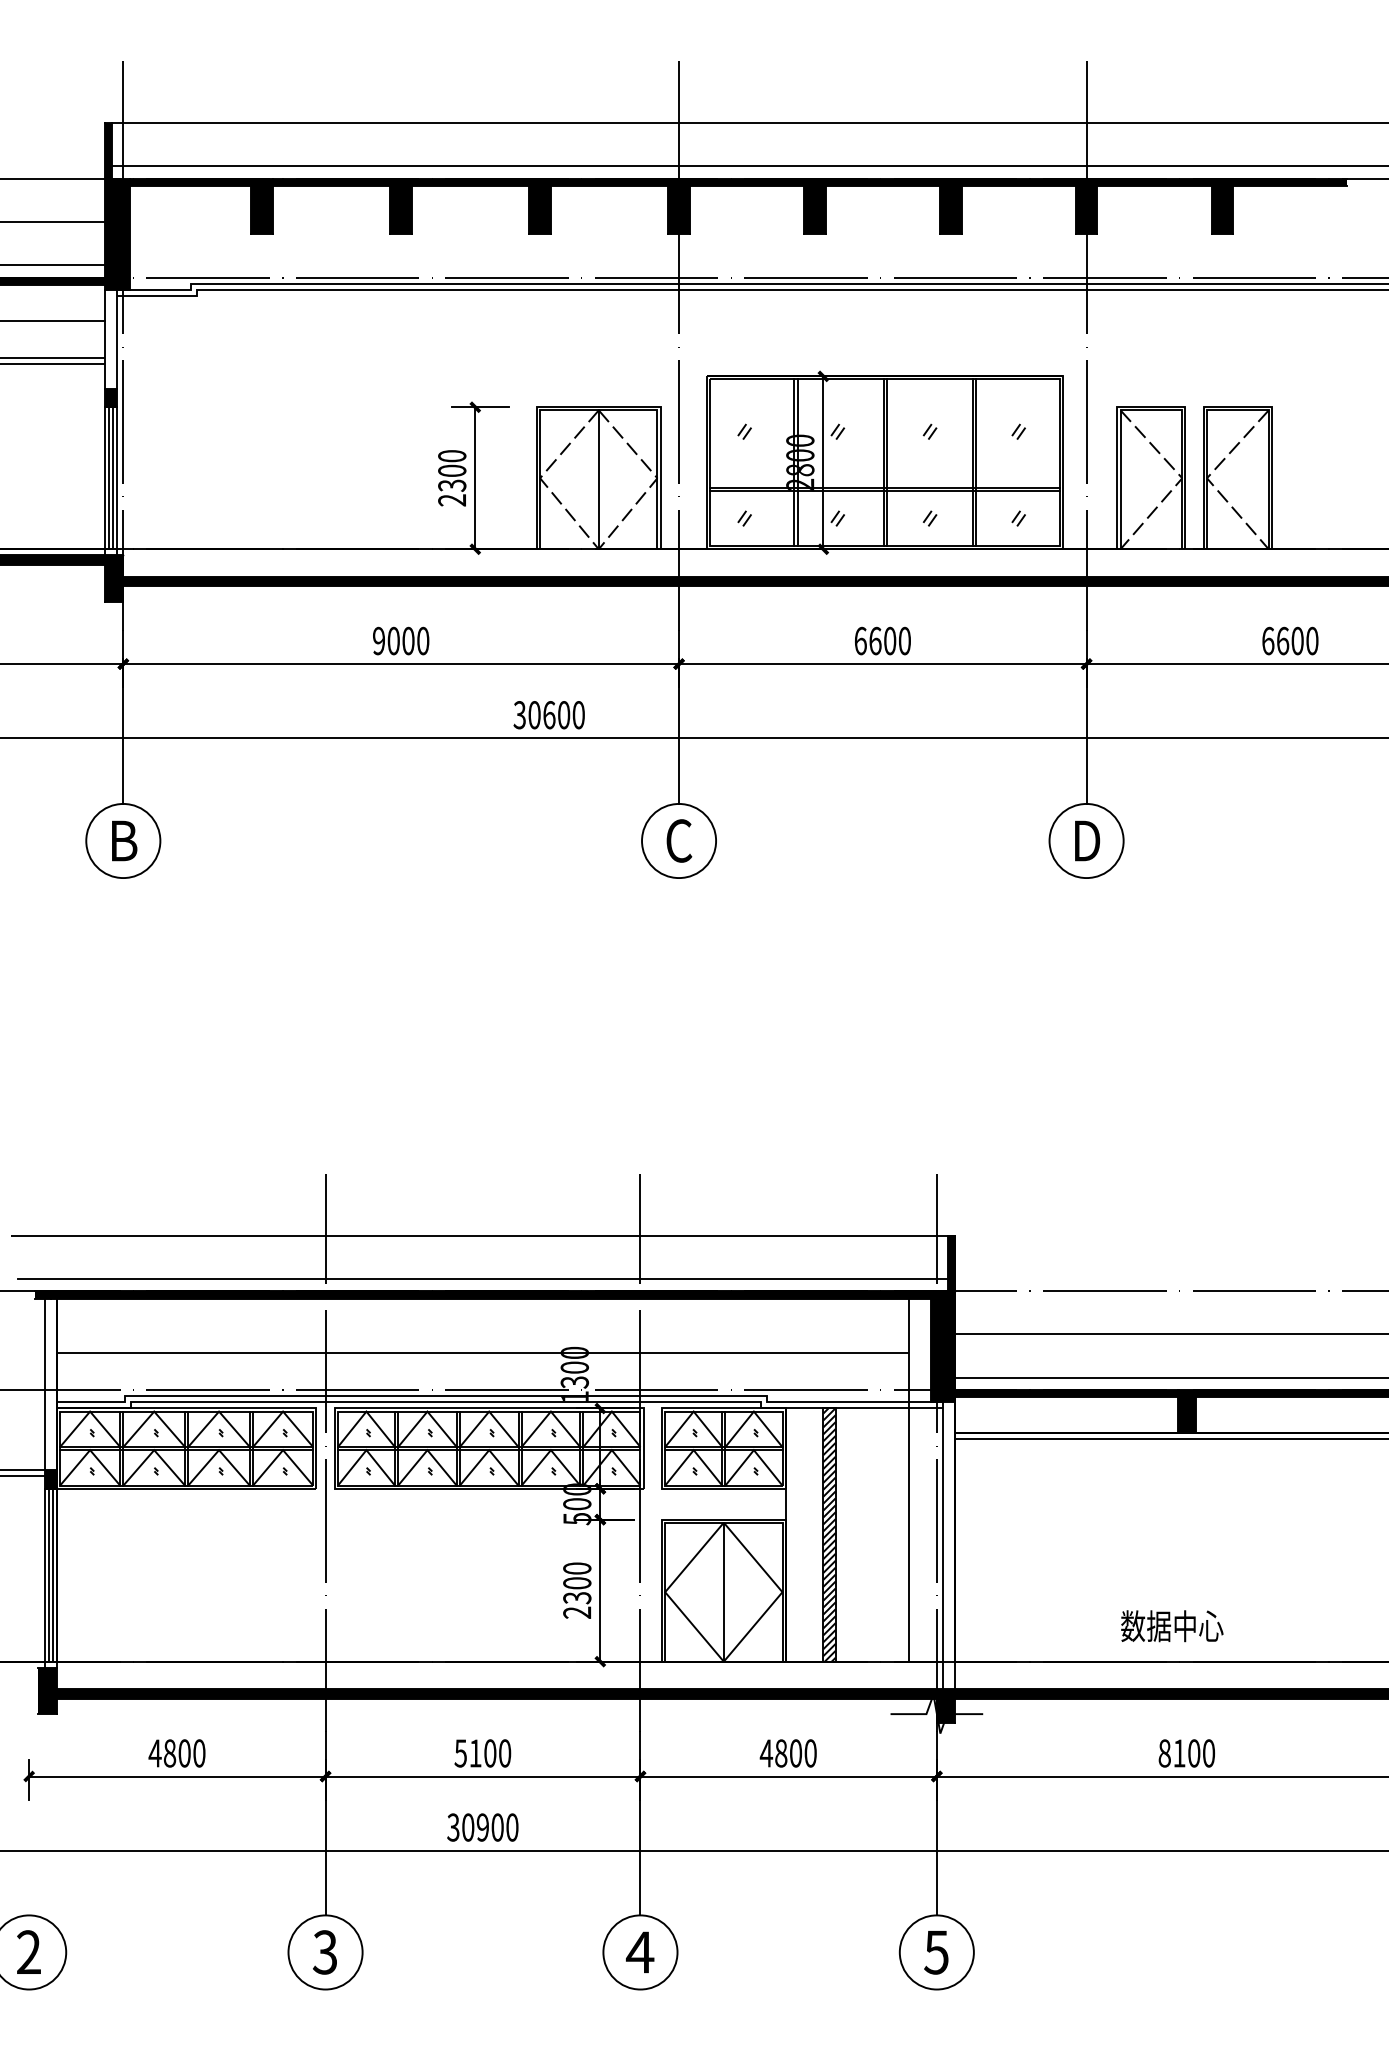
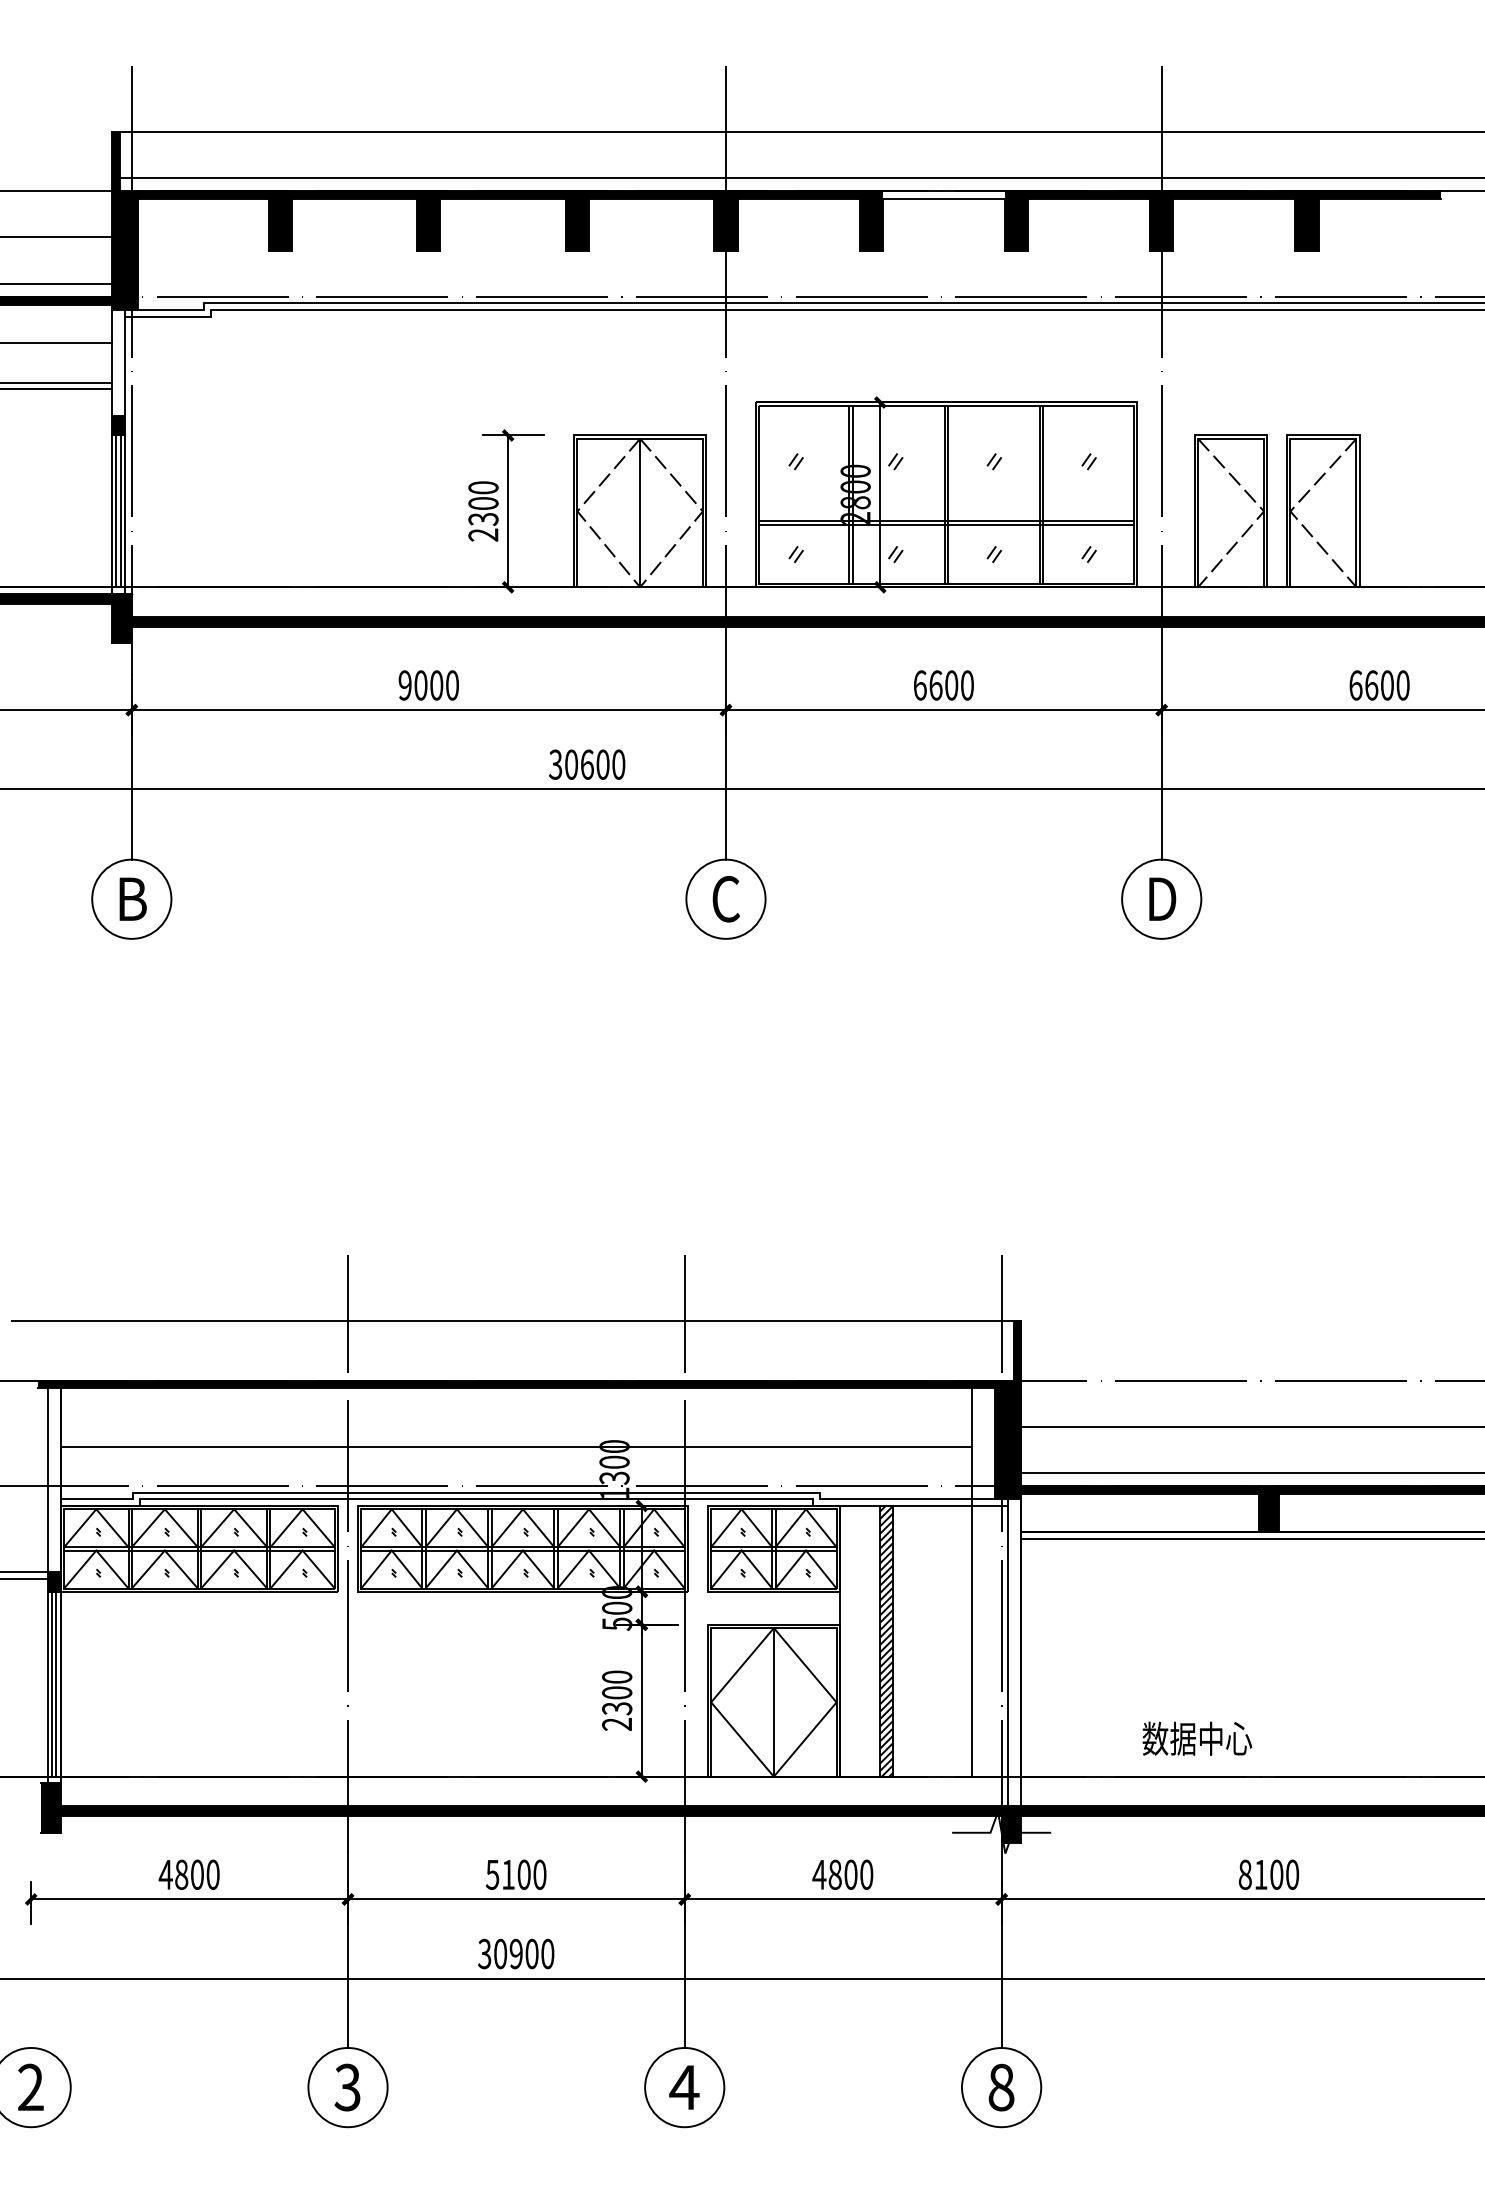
fill: (882, 182) -> (943, 195), removed
line: (483, 1278) -> (516, 1367), removed
text: (1172, 1625) -> (1197, 1738), moved
text: (936, 1952) -> (1001, 2087), 5 -> 8

